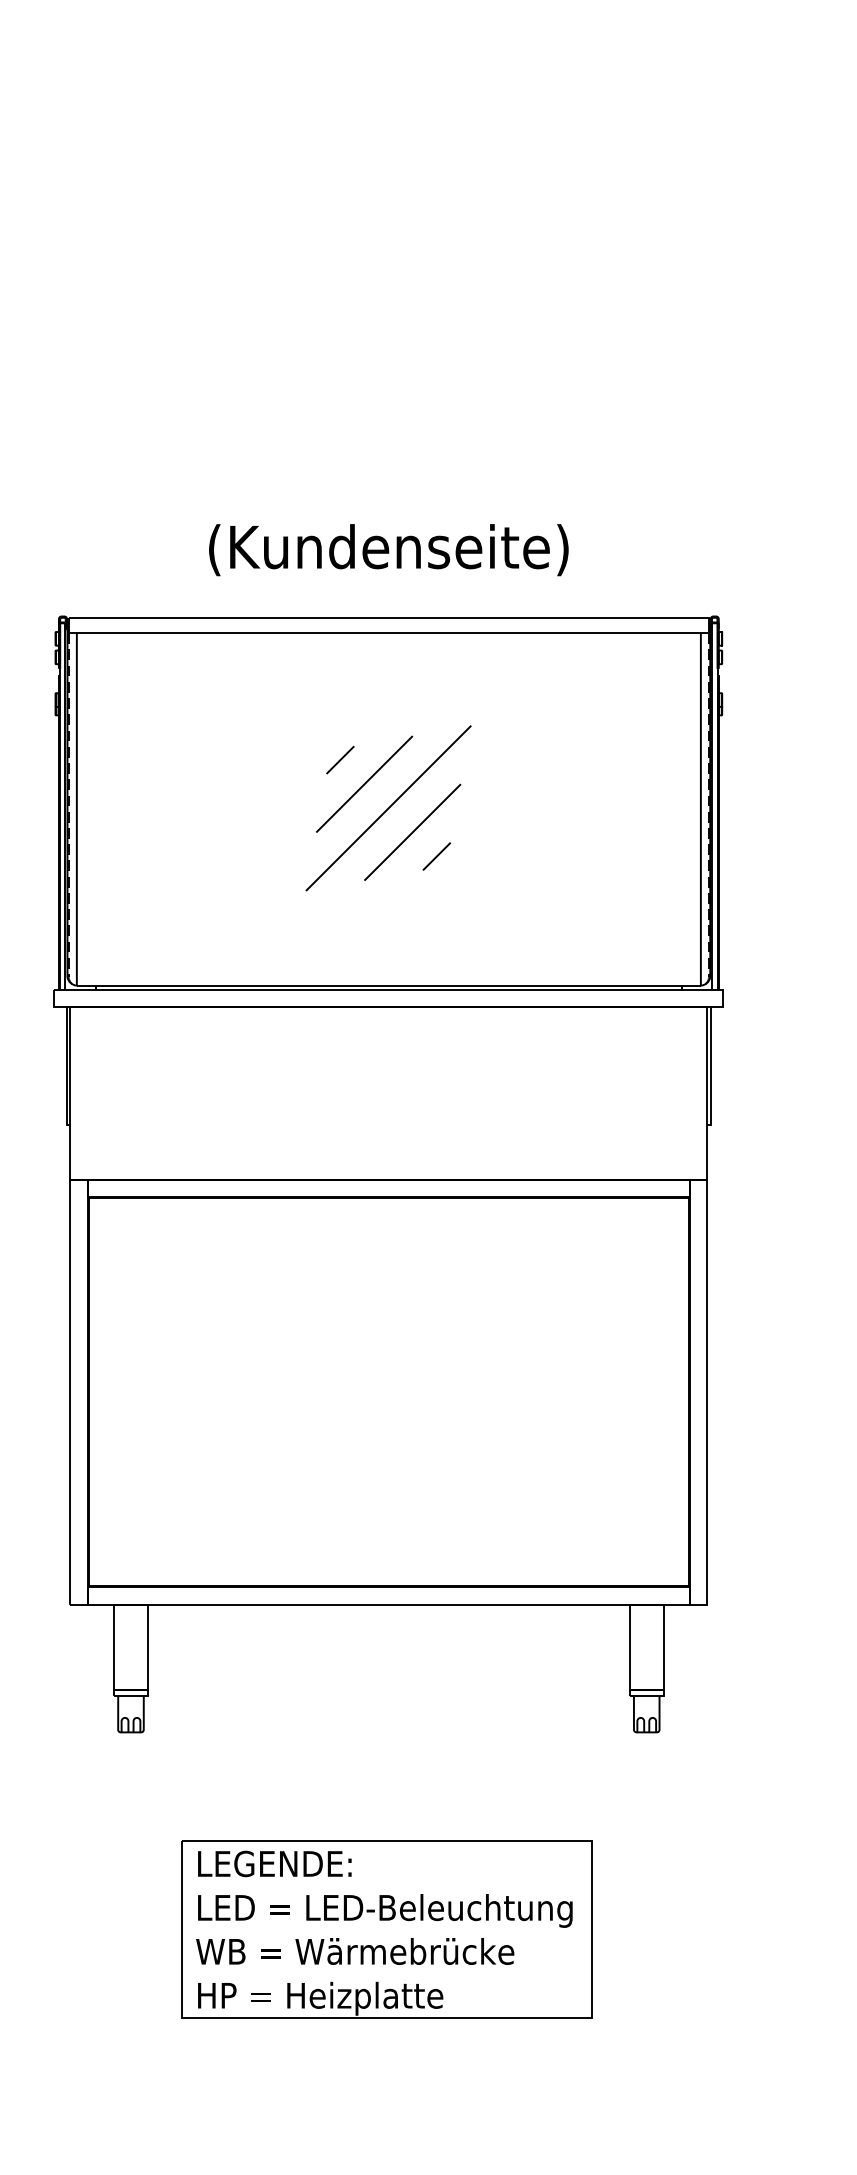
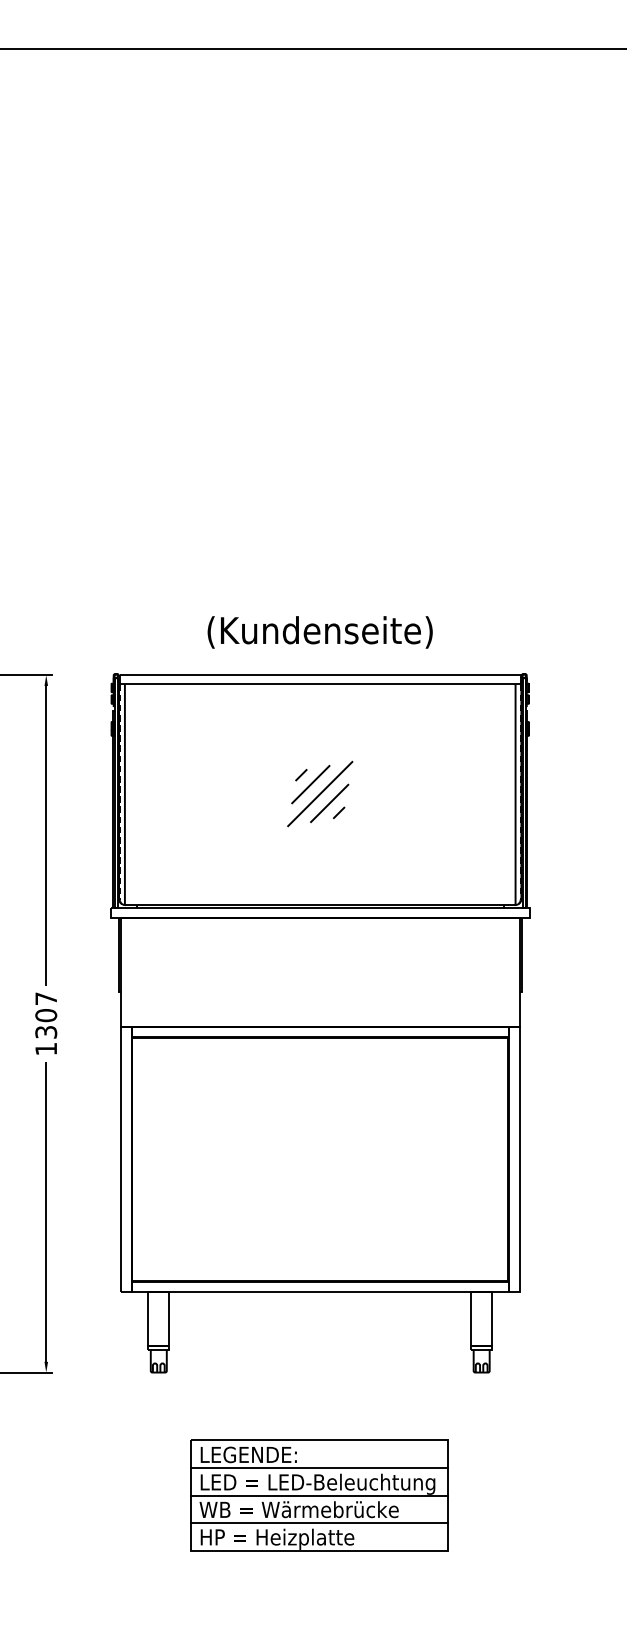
part: (389, 807) -> (320, 793), size x0.62
line: (386, 1885) -> (318, 1468), added
line: (386, 1928) -> (318, 1495), added
line: (386, 1973) -> (318, 1523), added

